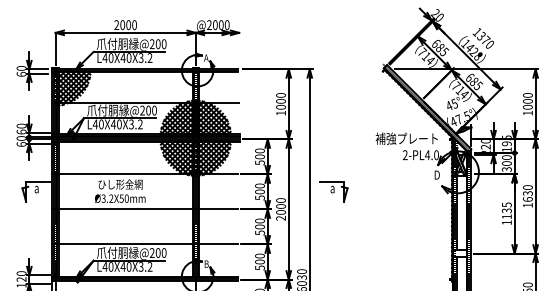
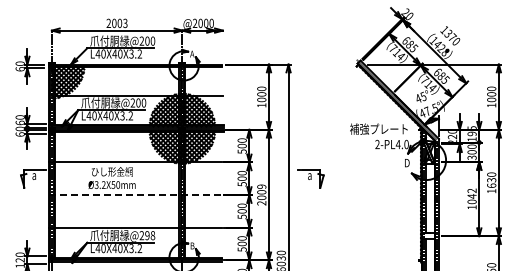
text: (134, 25) -> (125, 23), 2000 -> 2003
text: (280, 200) -> (261, 186), 2000 -> 2009
line: (145, 209) -> (135, 195), solid -> dashed
text: (506, 211) -> (471, 196), 1135 -> 1042
text: (161, 252) -> (150, 235), @200 -> @298

